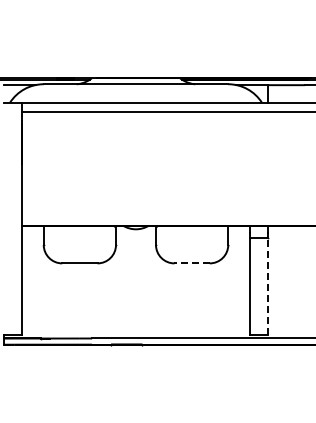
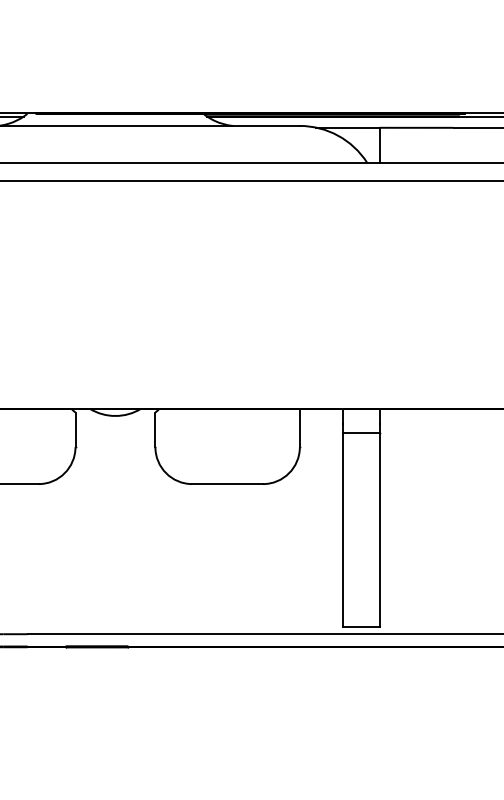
line: (192, 263) -> (228, 484), dashed -> solid
line: (268, 286) -> (380, 530), dashed -> solid

